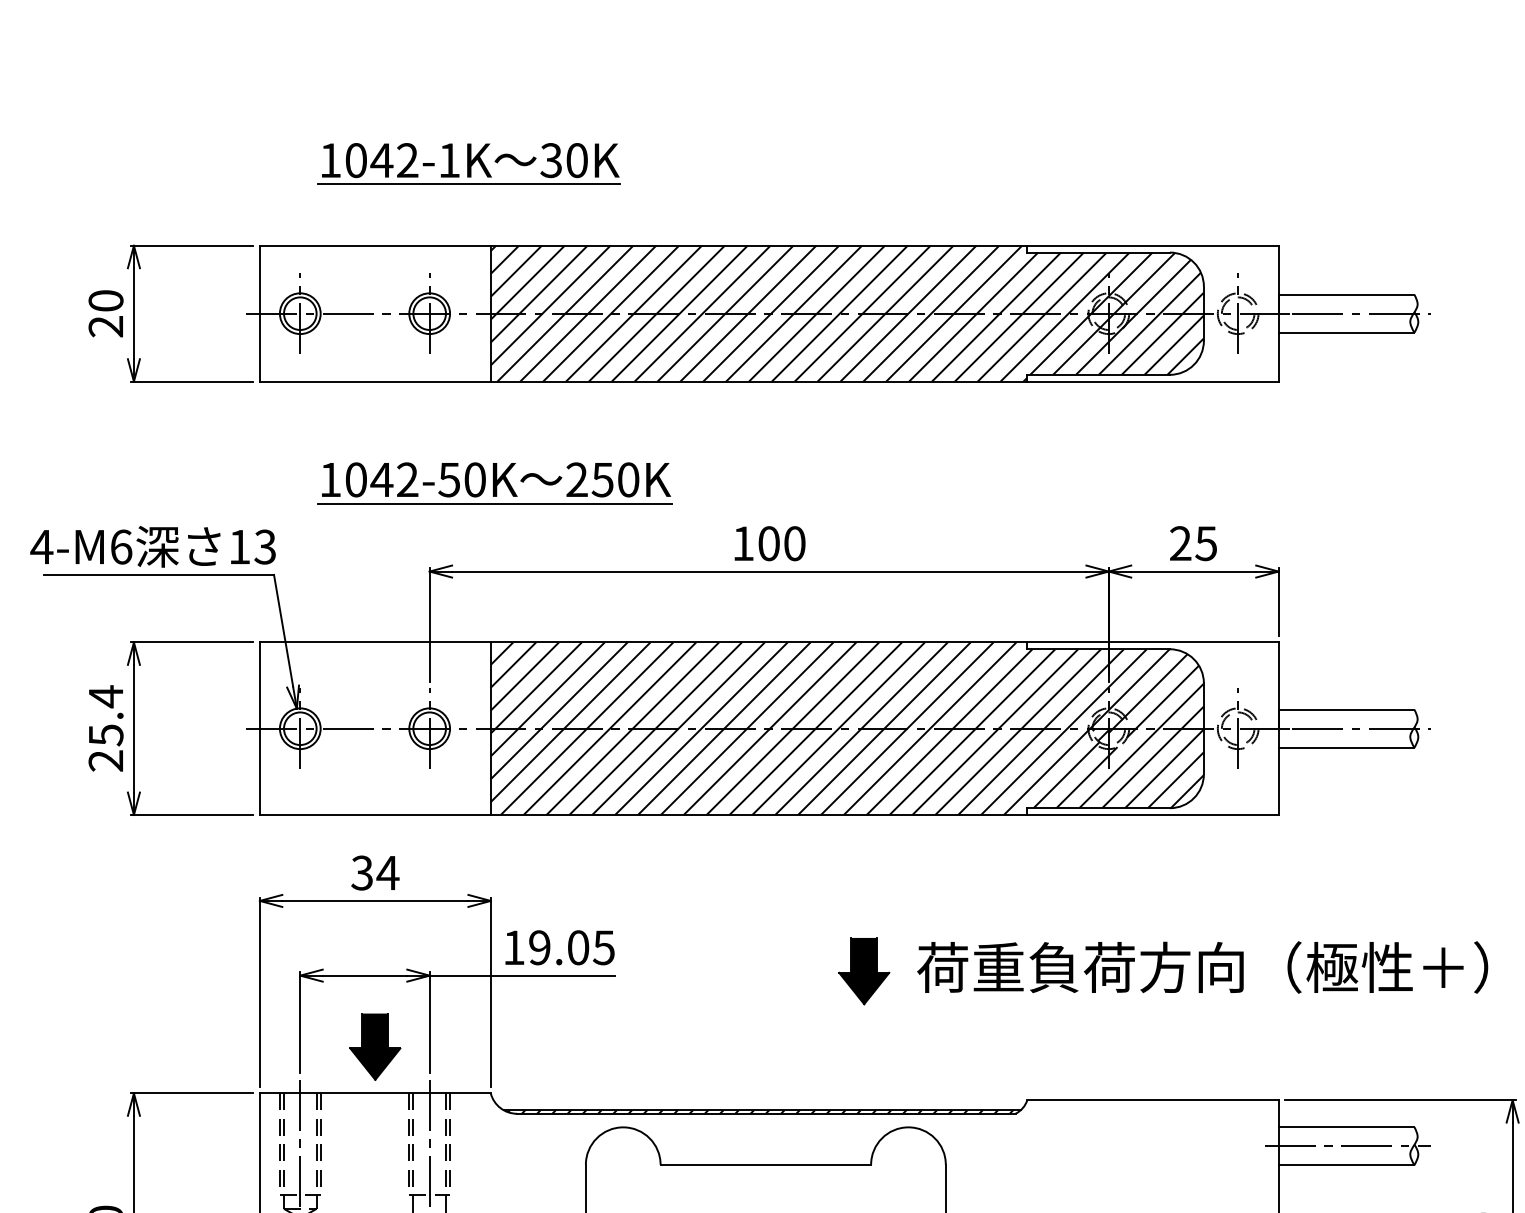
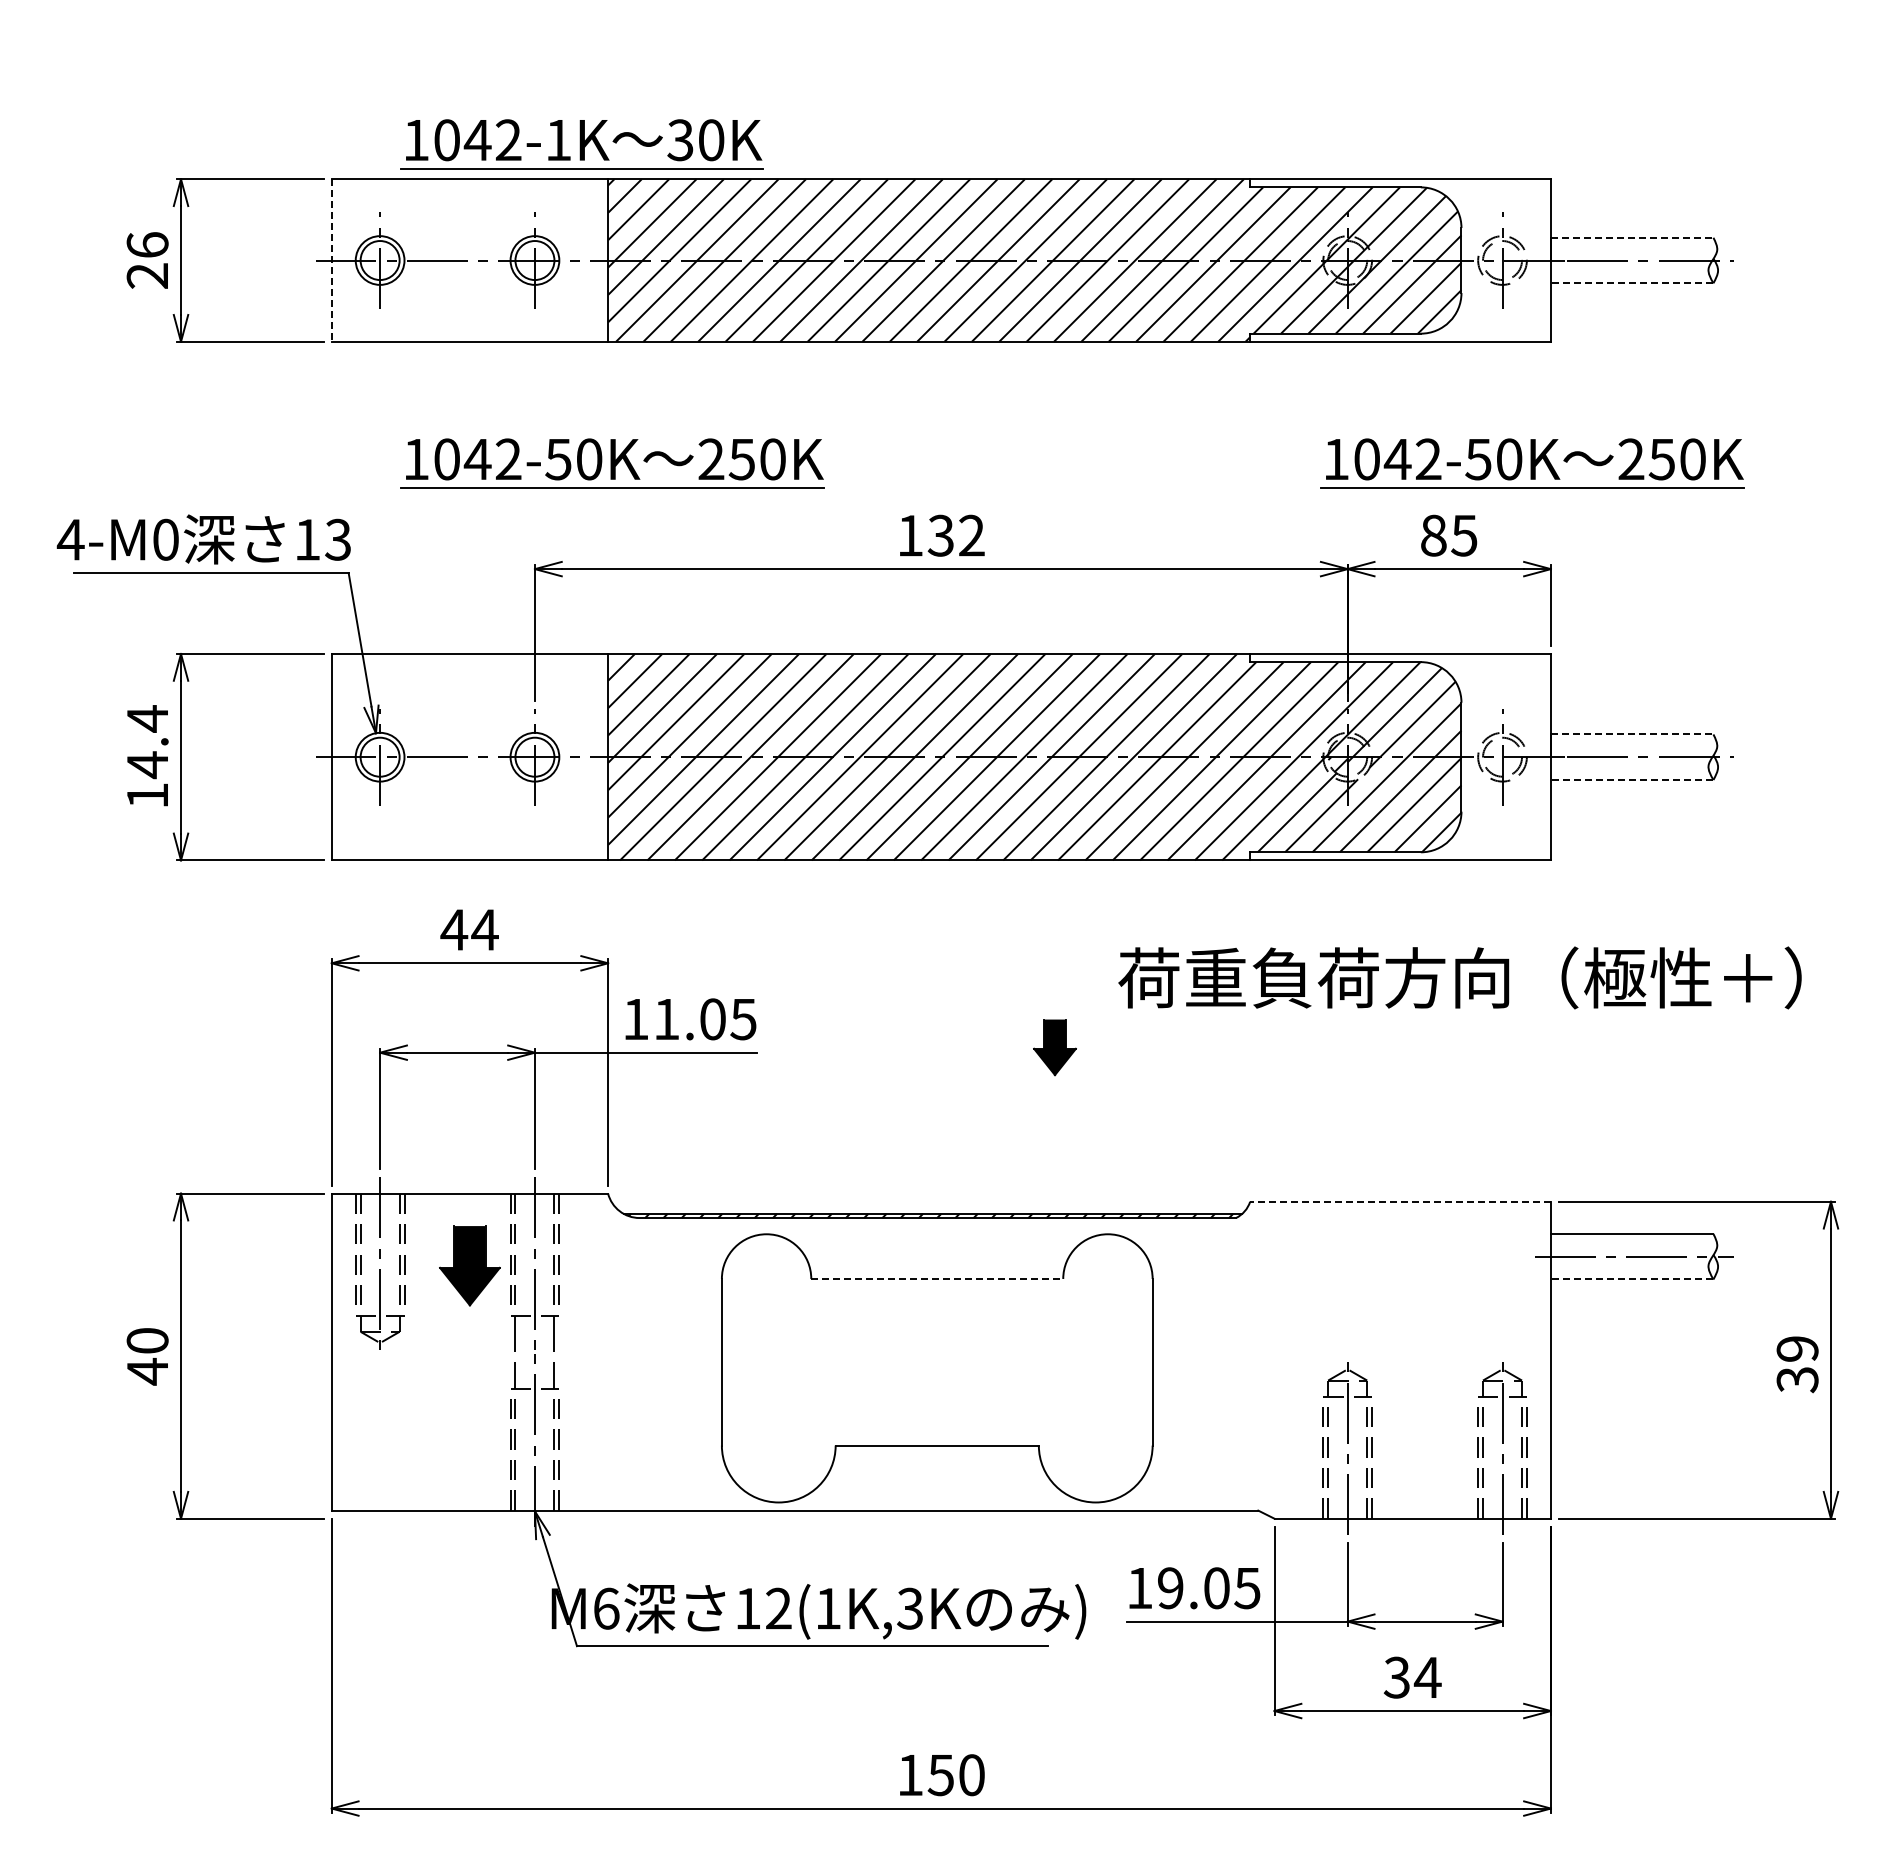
part: (468, 164) -> (581, 144), moved
line: (1346, 294) -> (1632, 237), solid -> dashed
text: (105, 300) -> (147, 244), 20 -> 26
line: (259, 314) -> (331, 261), solid -> dashed
line: (1345, 332) -> (1631, 283), solid -> dashed
part: (1263, 483) -> (1532, 463), added
text: (781, 543) -> (955, 535), 100 -> 132
text: (1180, 543) -> (1433, 535), 25 -> 85
text: (121, 546) -> (166, 539), 4-M6 -> 4-M0
line: (1346, 709) -> (1632, 734), solid -> dashed
text: (105, 747) -> (147, 779), 25.4 -> 14.4
line: (1345, 747) -> (1631, 779), solid -> dashed
text: (362, 872) -> (454, 929), 34 -> 44
text: (539, 947) -> (666, 1019), 19.05 -> 11.05
text: (1202, 967) -> (1459, 977), moved
part: (863, 971) -> (1054, 1047), size x0.7
part: (374, 1046) -> (469, 1265), moved
line: (1152, 1099) -> (1400, 1201), solid -> dashed
line: (766, 1164) -> (937, 1278), solid -> dashed
line: (1345, 1165) -> (1631, 1279), solid -> dashed

